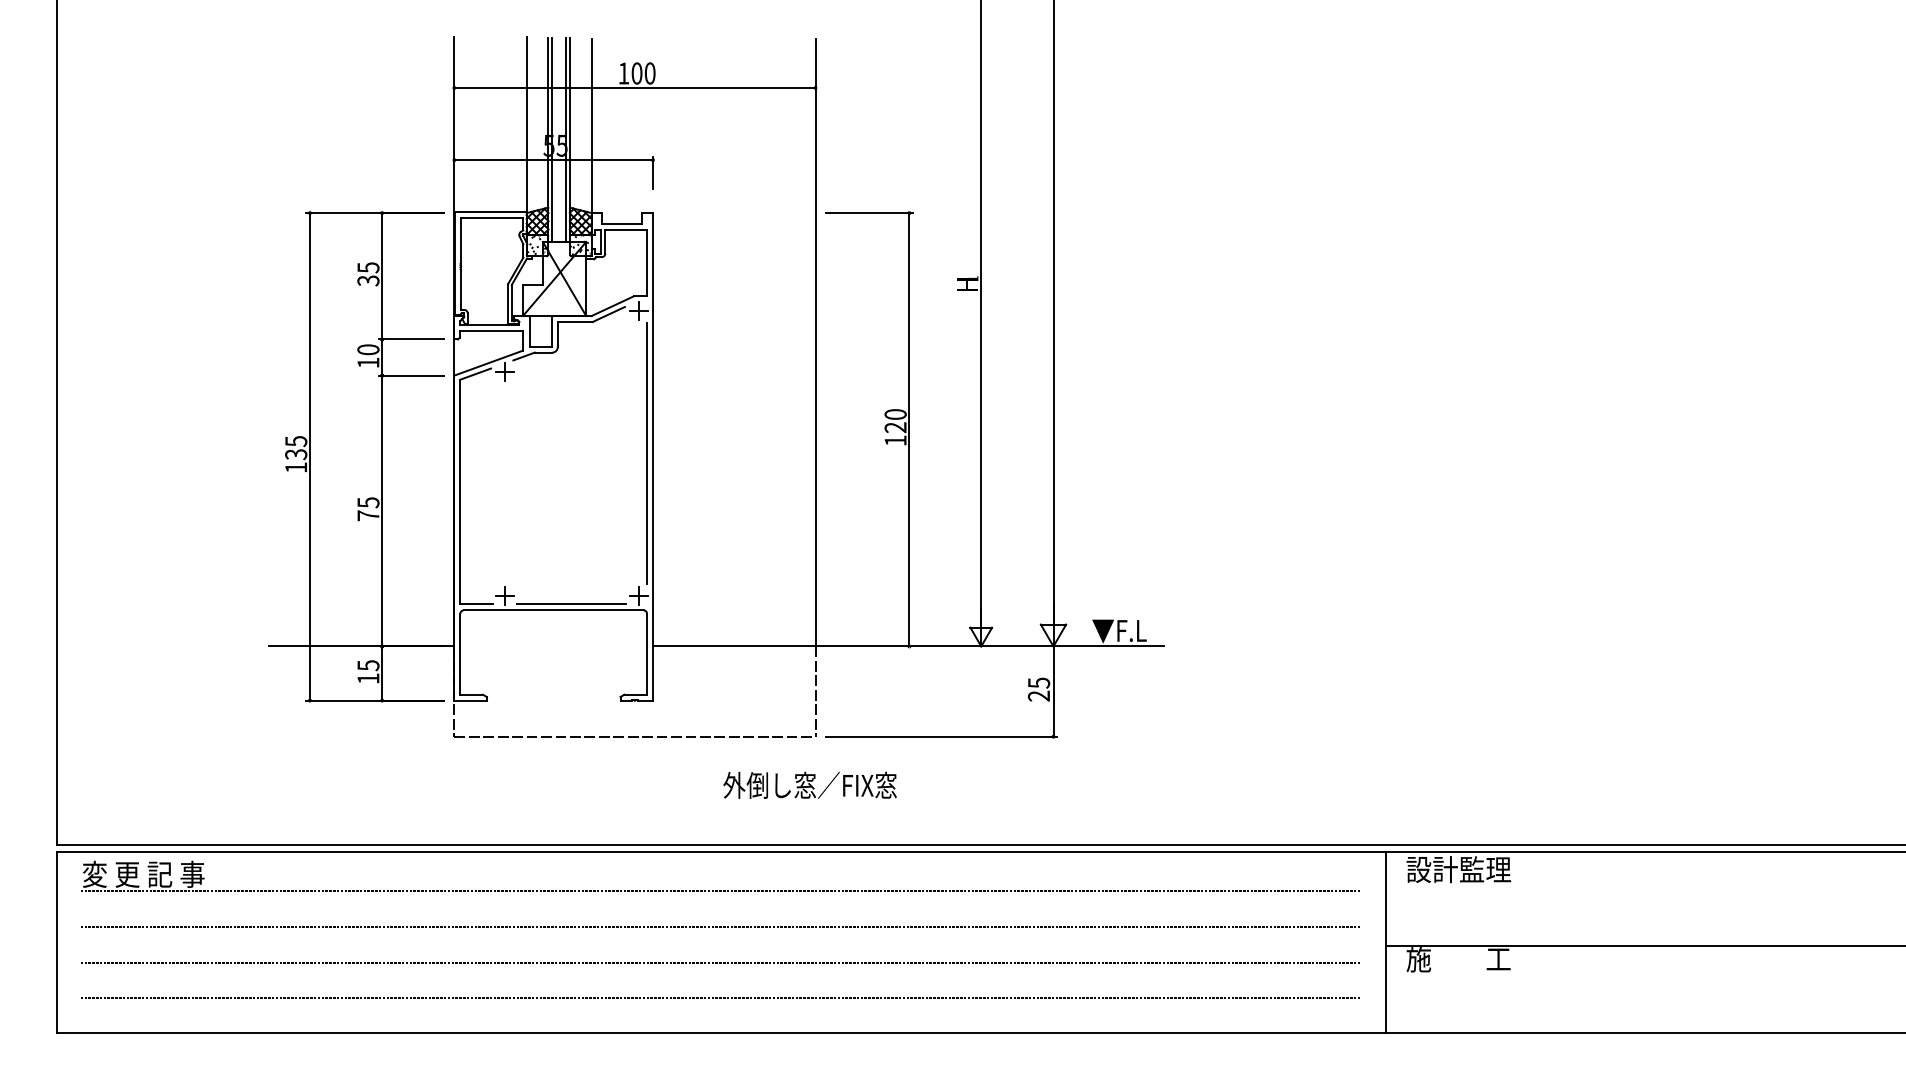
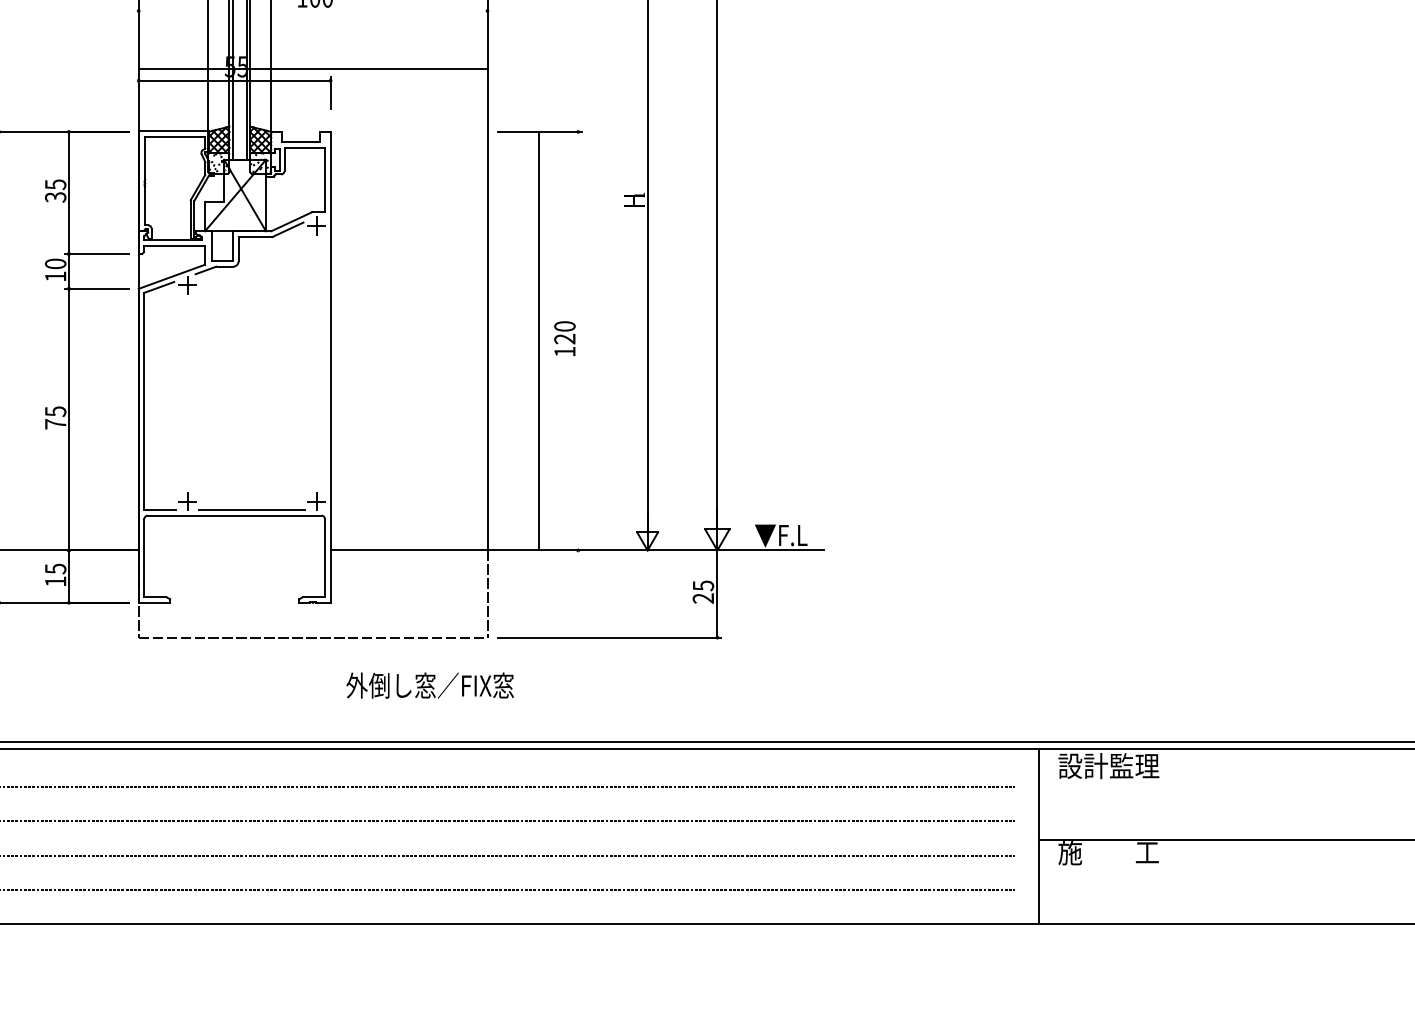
line: (634, 87) -> (312, 68), moved
line: (909, 429) -> (538, 340), moved
line: (647, 452) -> (325, 363), removed
text: (809, 784) -> (429, 684), moved

